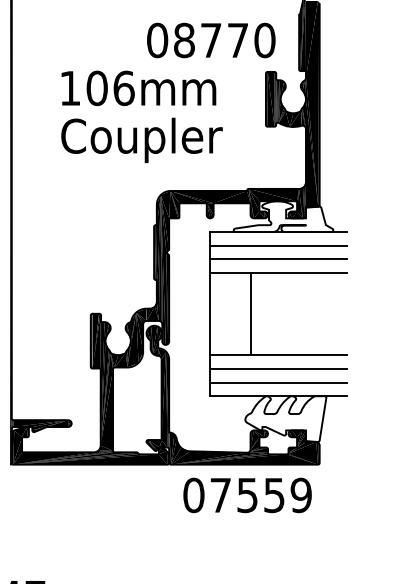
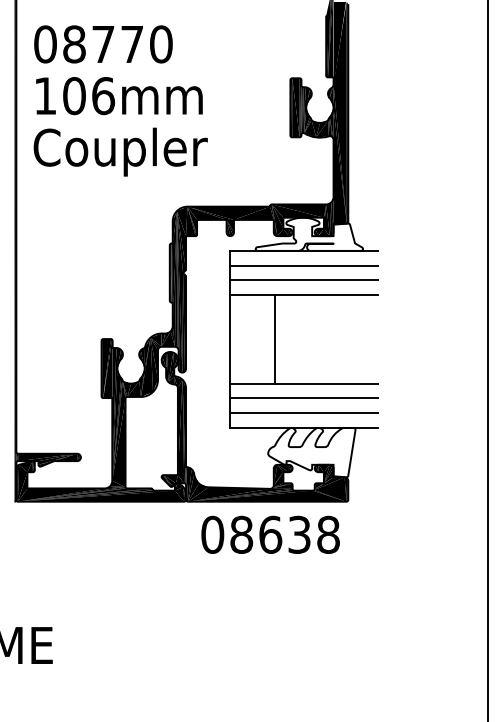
text: (211, 40) -> (103, 44), moved
text: (138, 88) -> (119, 96), moved
text: (141, 139) -> (120, 151), moved
text: (260, 495) -> (284, 534), 07559 -> 08638

